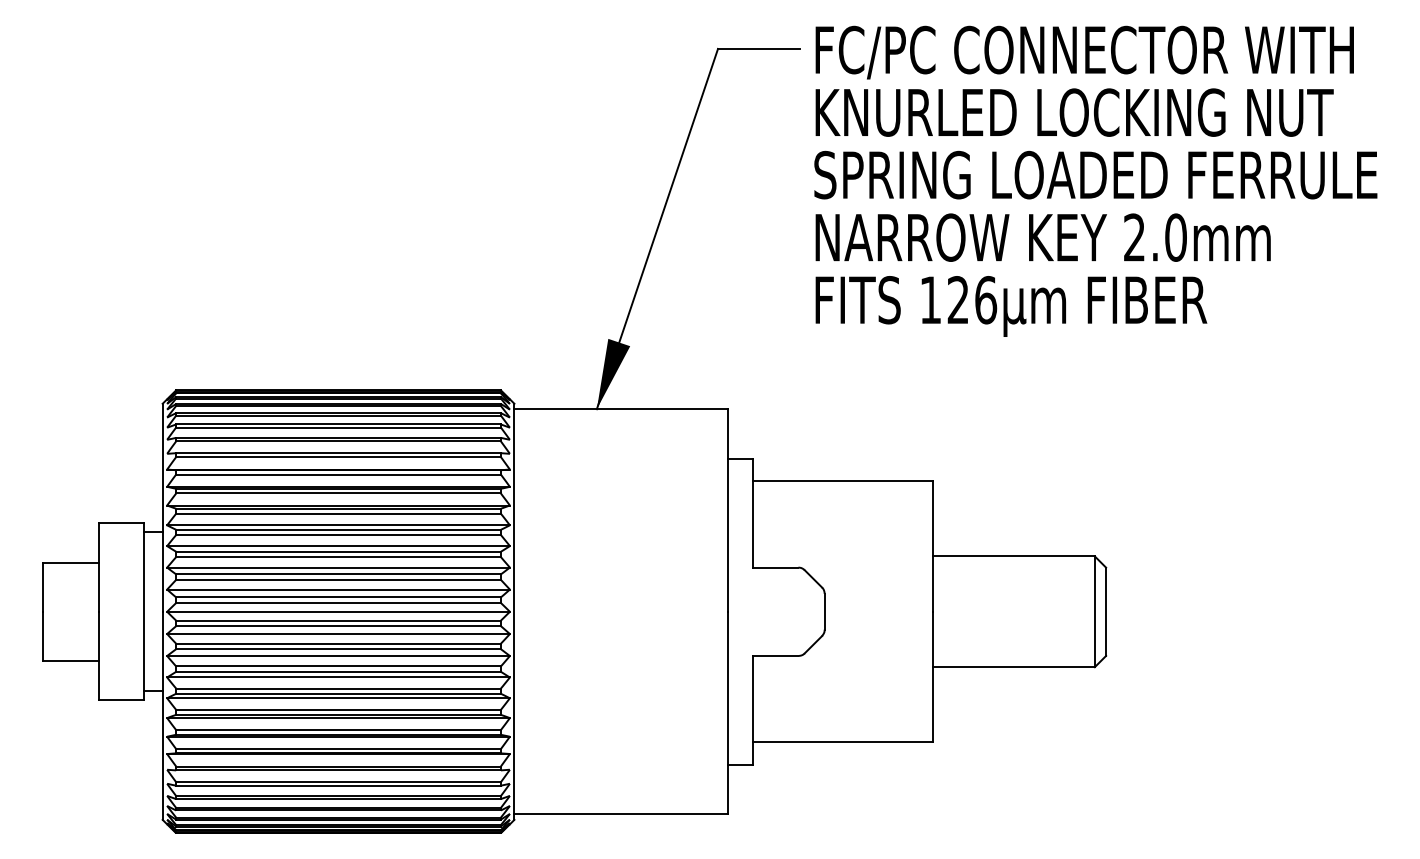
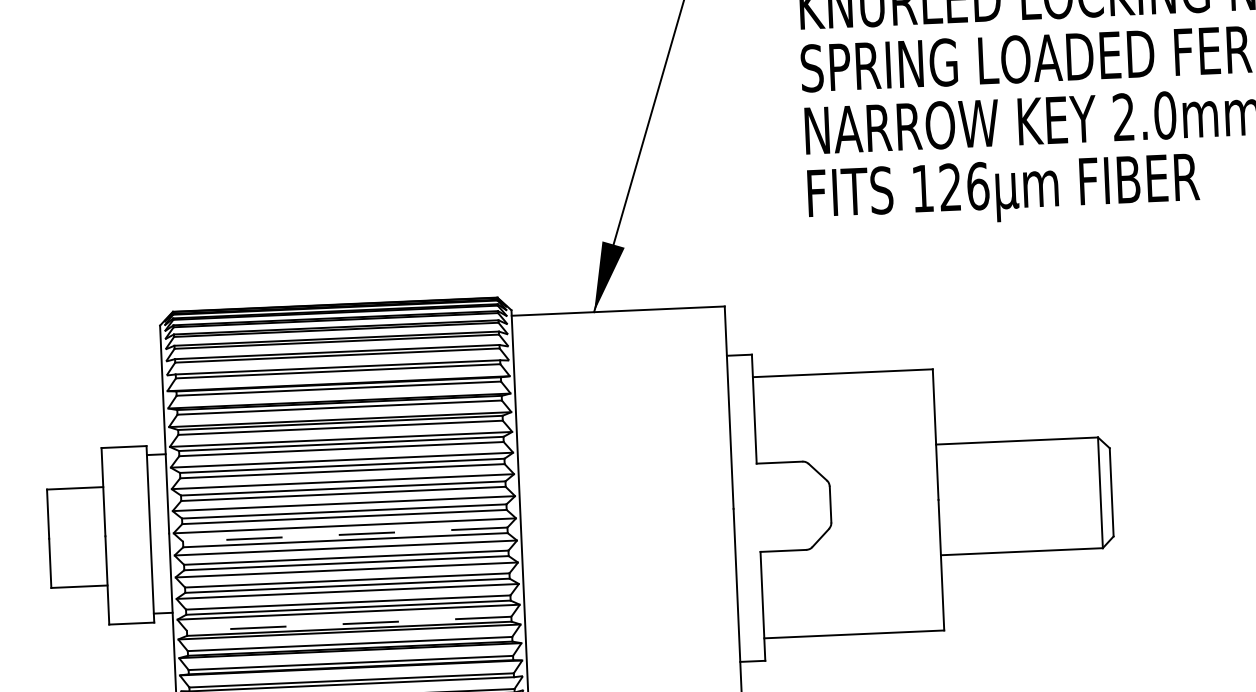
line: (338, 620) -> (345, 534), solid -> dashed
line: (338, 709) -> (349, 623), solid -> dashed

